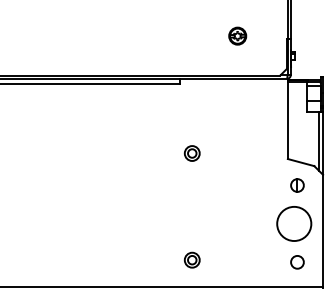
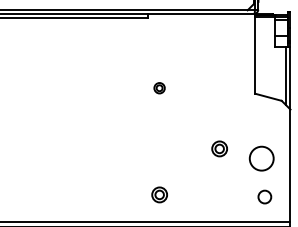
part: (191, 153) -> (158, 88), size x0.7
part: (297, 185) -> (264, 120), removed
part: (251, 213) -> (218, 148), added
circle: (294, 223) -> (261, 158), size x0.7

